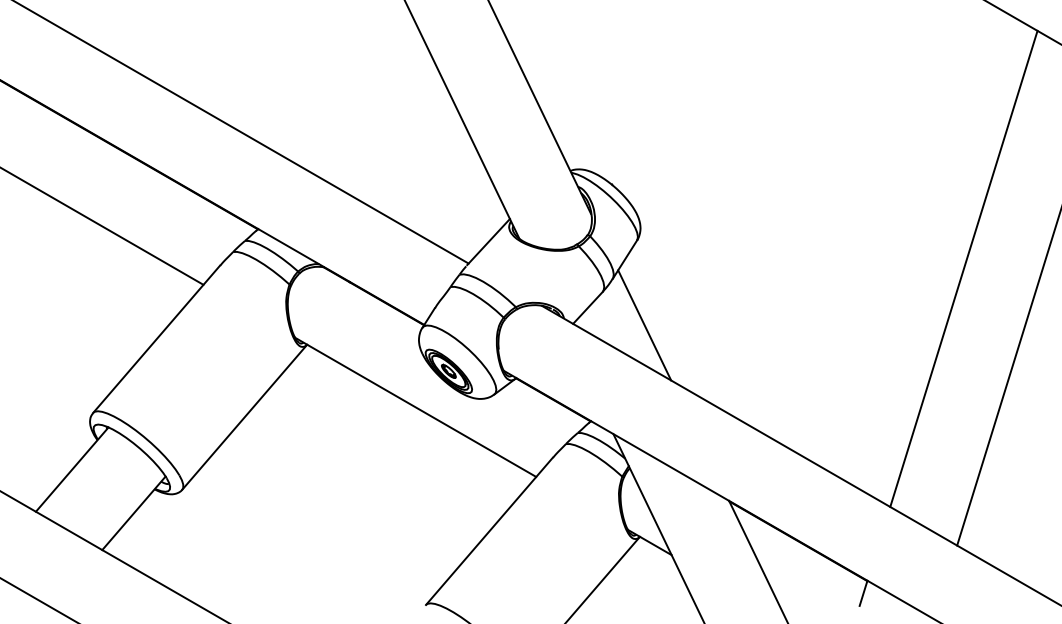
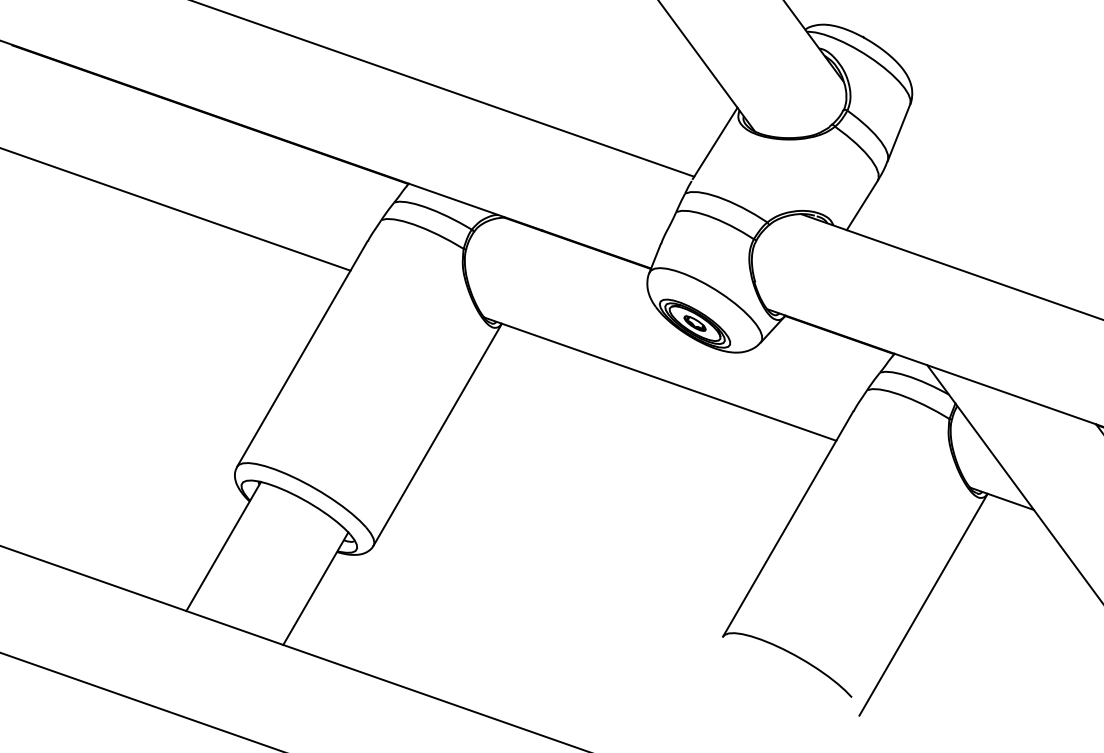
line: (644, 325) -> (941, 214), removed

